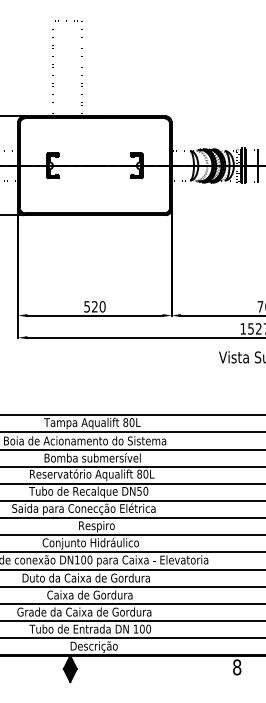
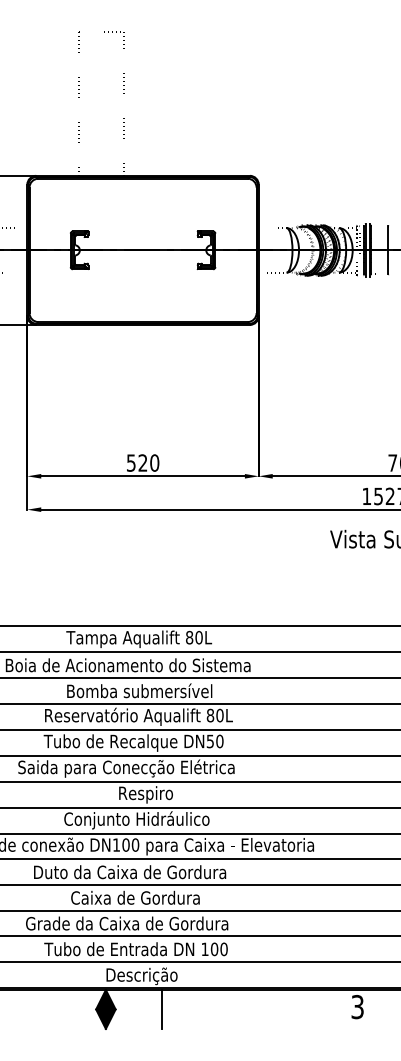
text: (237, 667) -> (358, 1007), 8 -> 3
line: (107, 668) -> (162, 1008), added

